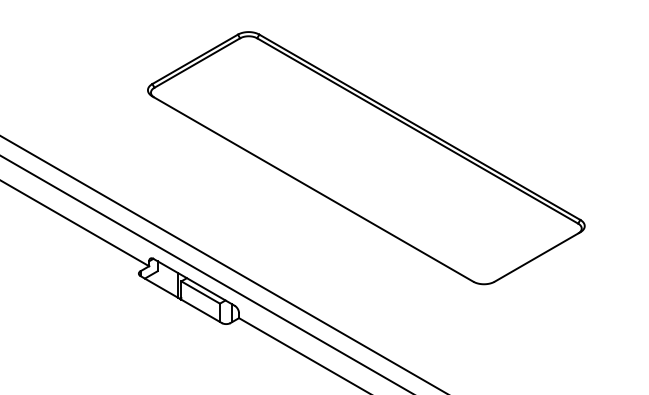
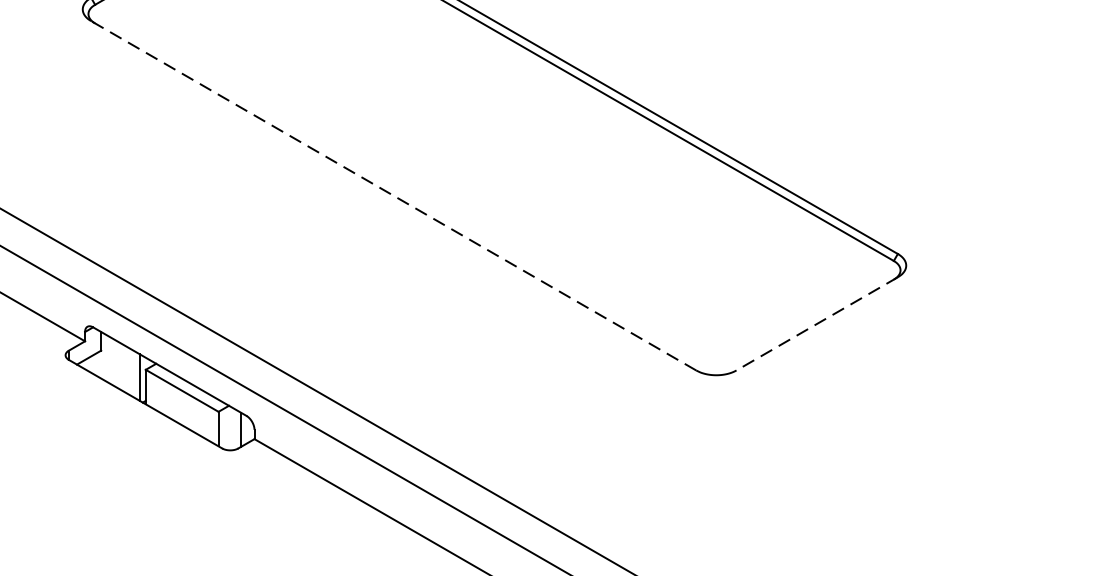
line: (312, 188) -> (392, 194), solid -> dashed
line: (537, 257) -> (817, 324), solid -> dashed

